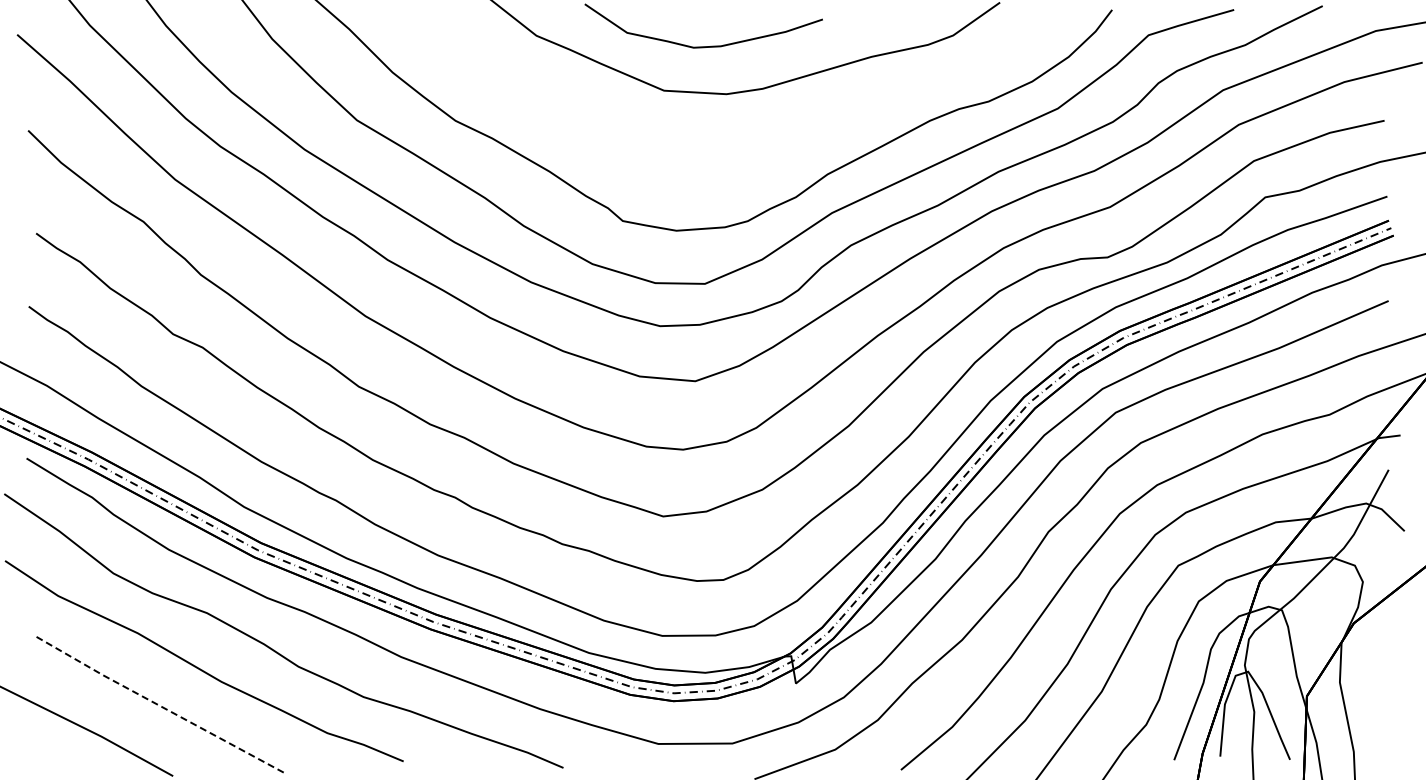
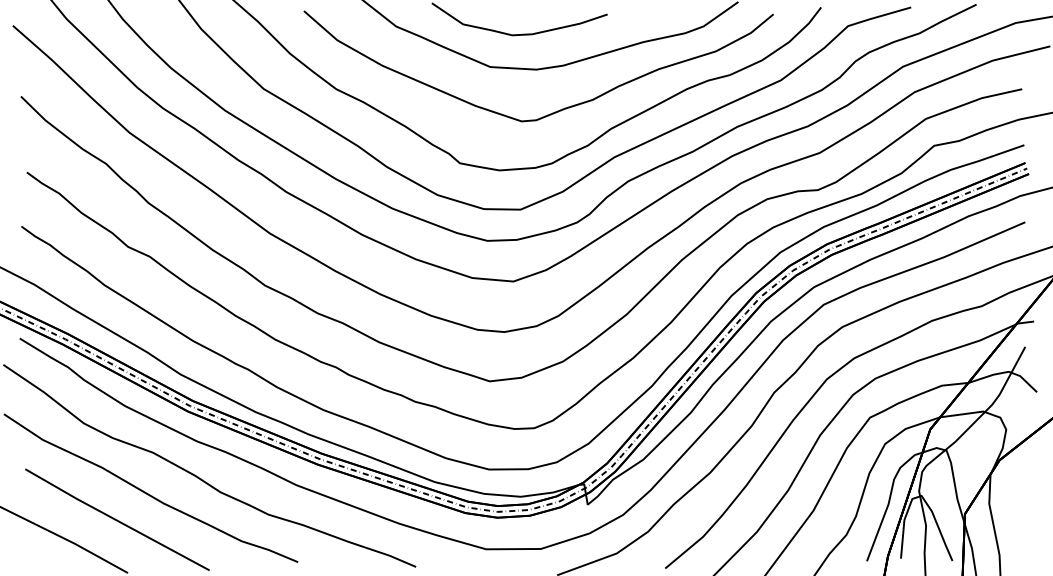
curve: (753, 150) -> (556, 111), added
line: (157, 704) -> (116, 520), dashed -> solid

